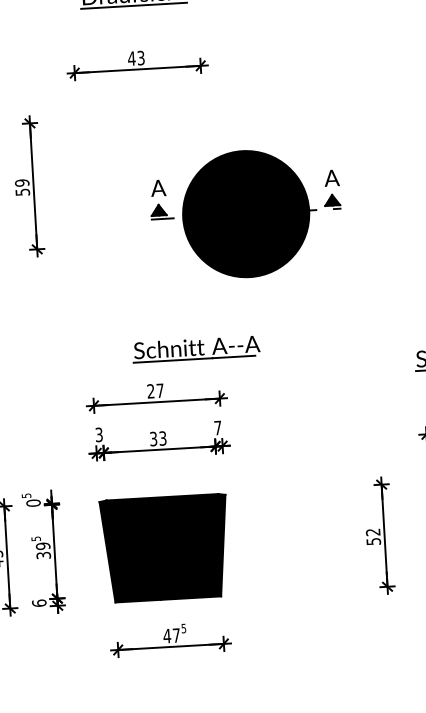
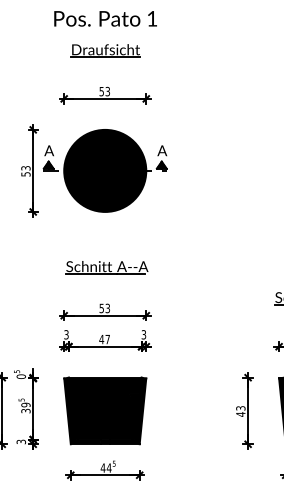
text: (131, 58) -> (101, 91), 43 -> 53
text: (21, 183) -> (25, 168), 59 -> 53
part: (244, 213) -> (104, 170), moved
part: (195, 348) -> (106, 267), moved
text: (155, 391) -> (104, 308), 27 -> 53
text: (217, 427) -> (143, 334), 7 -> 3
text: (157, 438) -> (104, 339), 33 -> 47
text: (372, 537) -> (240, 411), 52 -> 43
text: (38, 602) -> (20, 441), 6 -> 3
text: (175, 634) -> (108, 467), 47 -> 44

